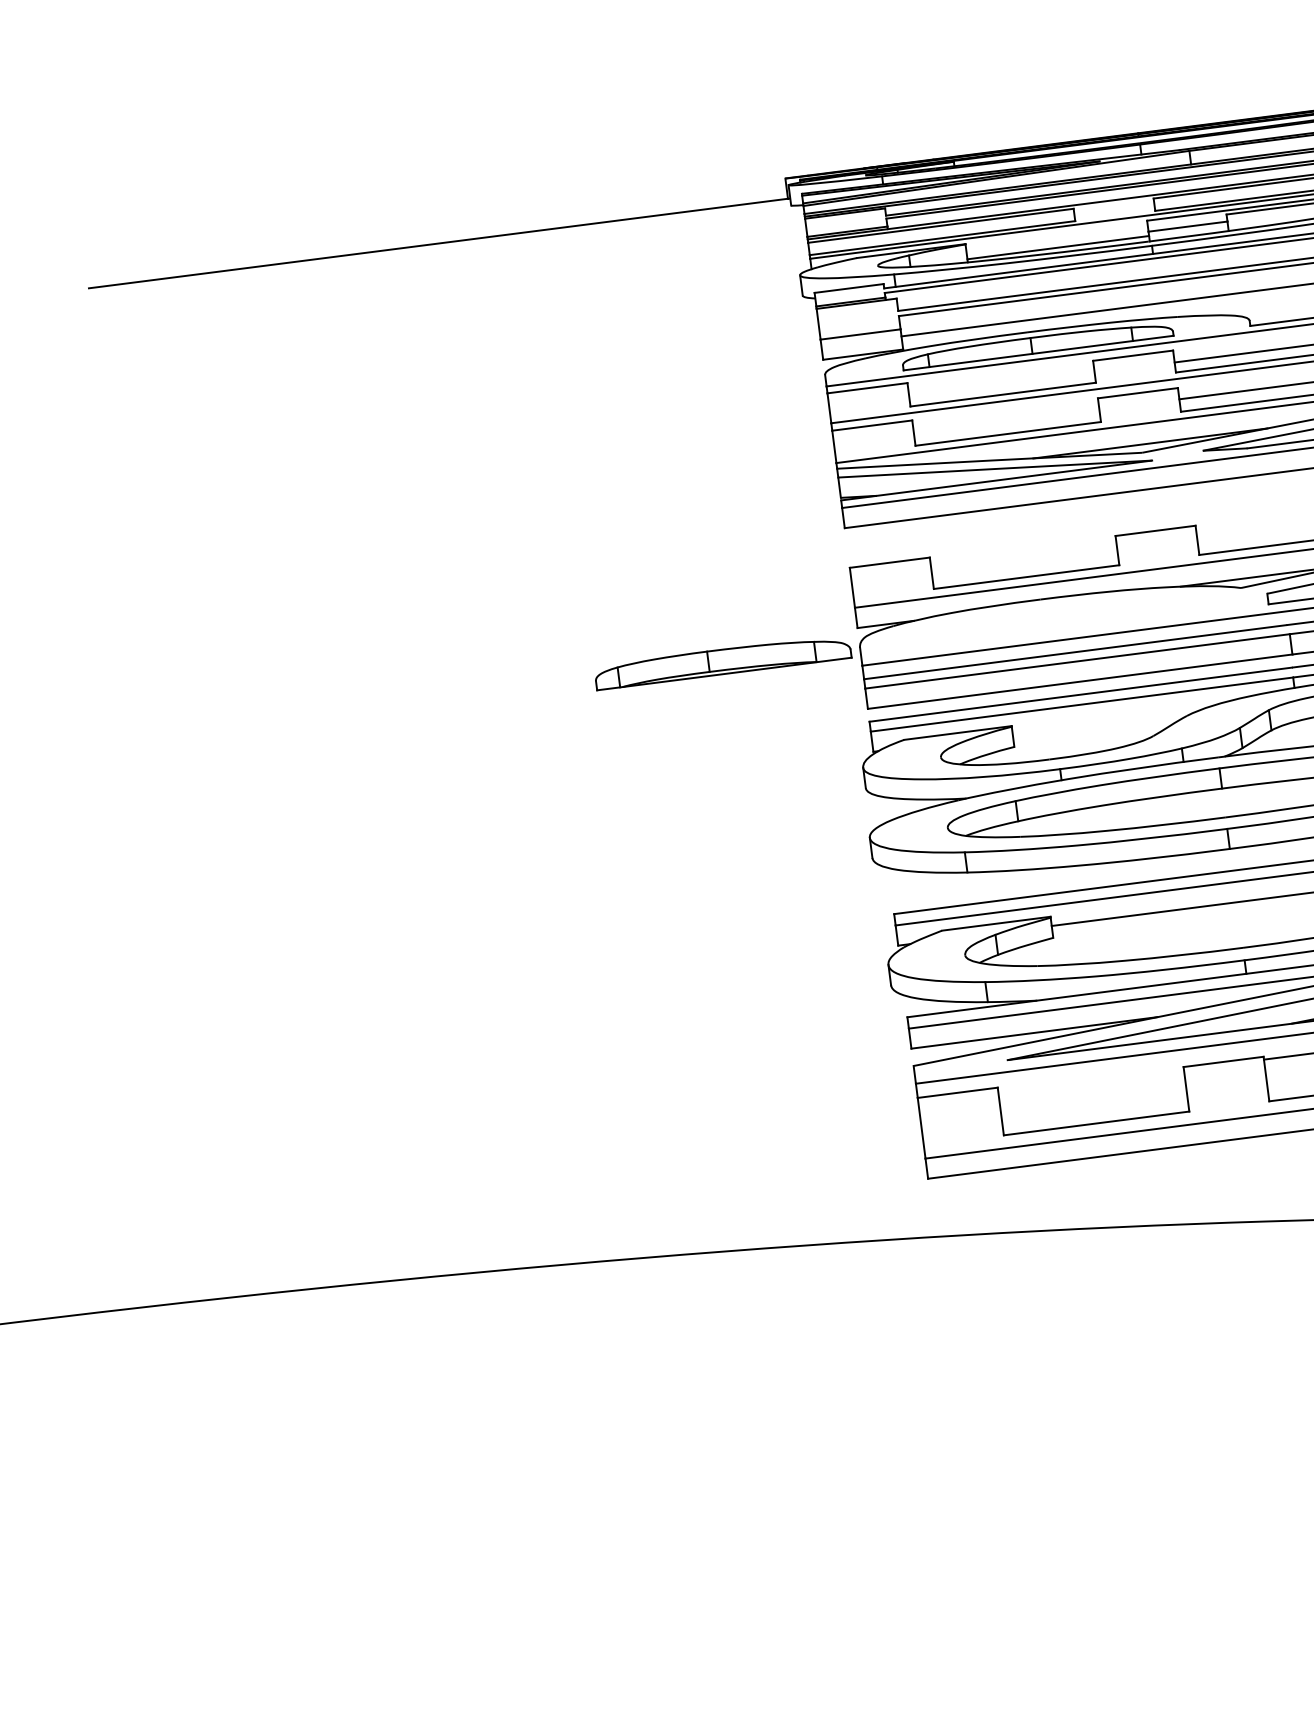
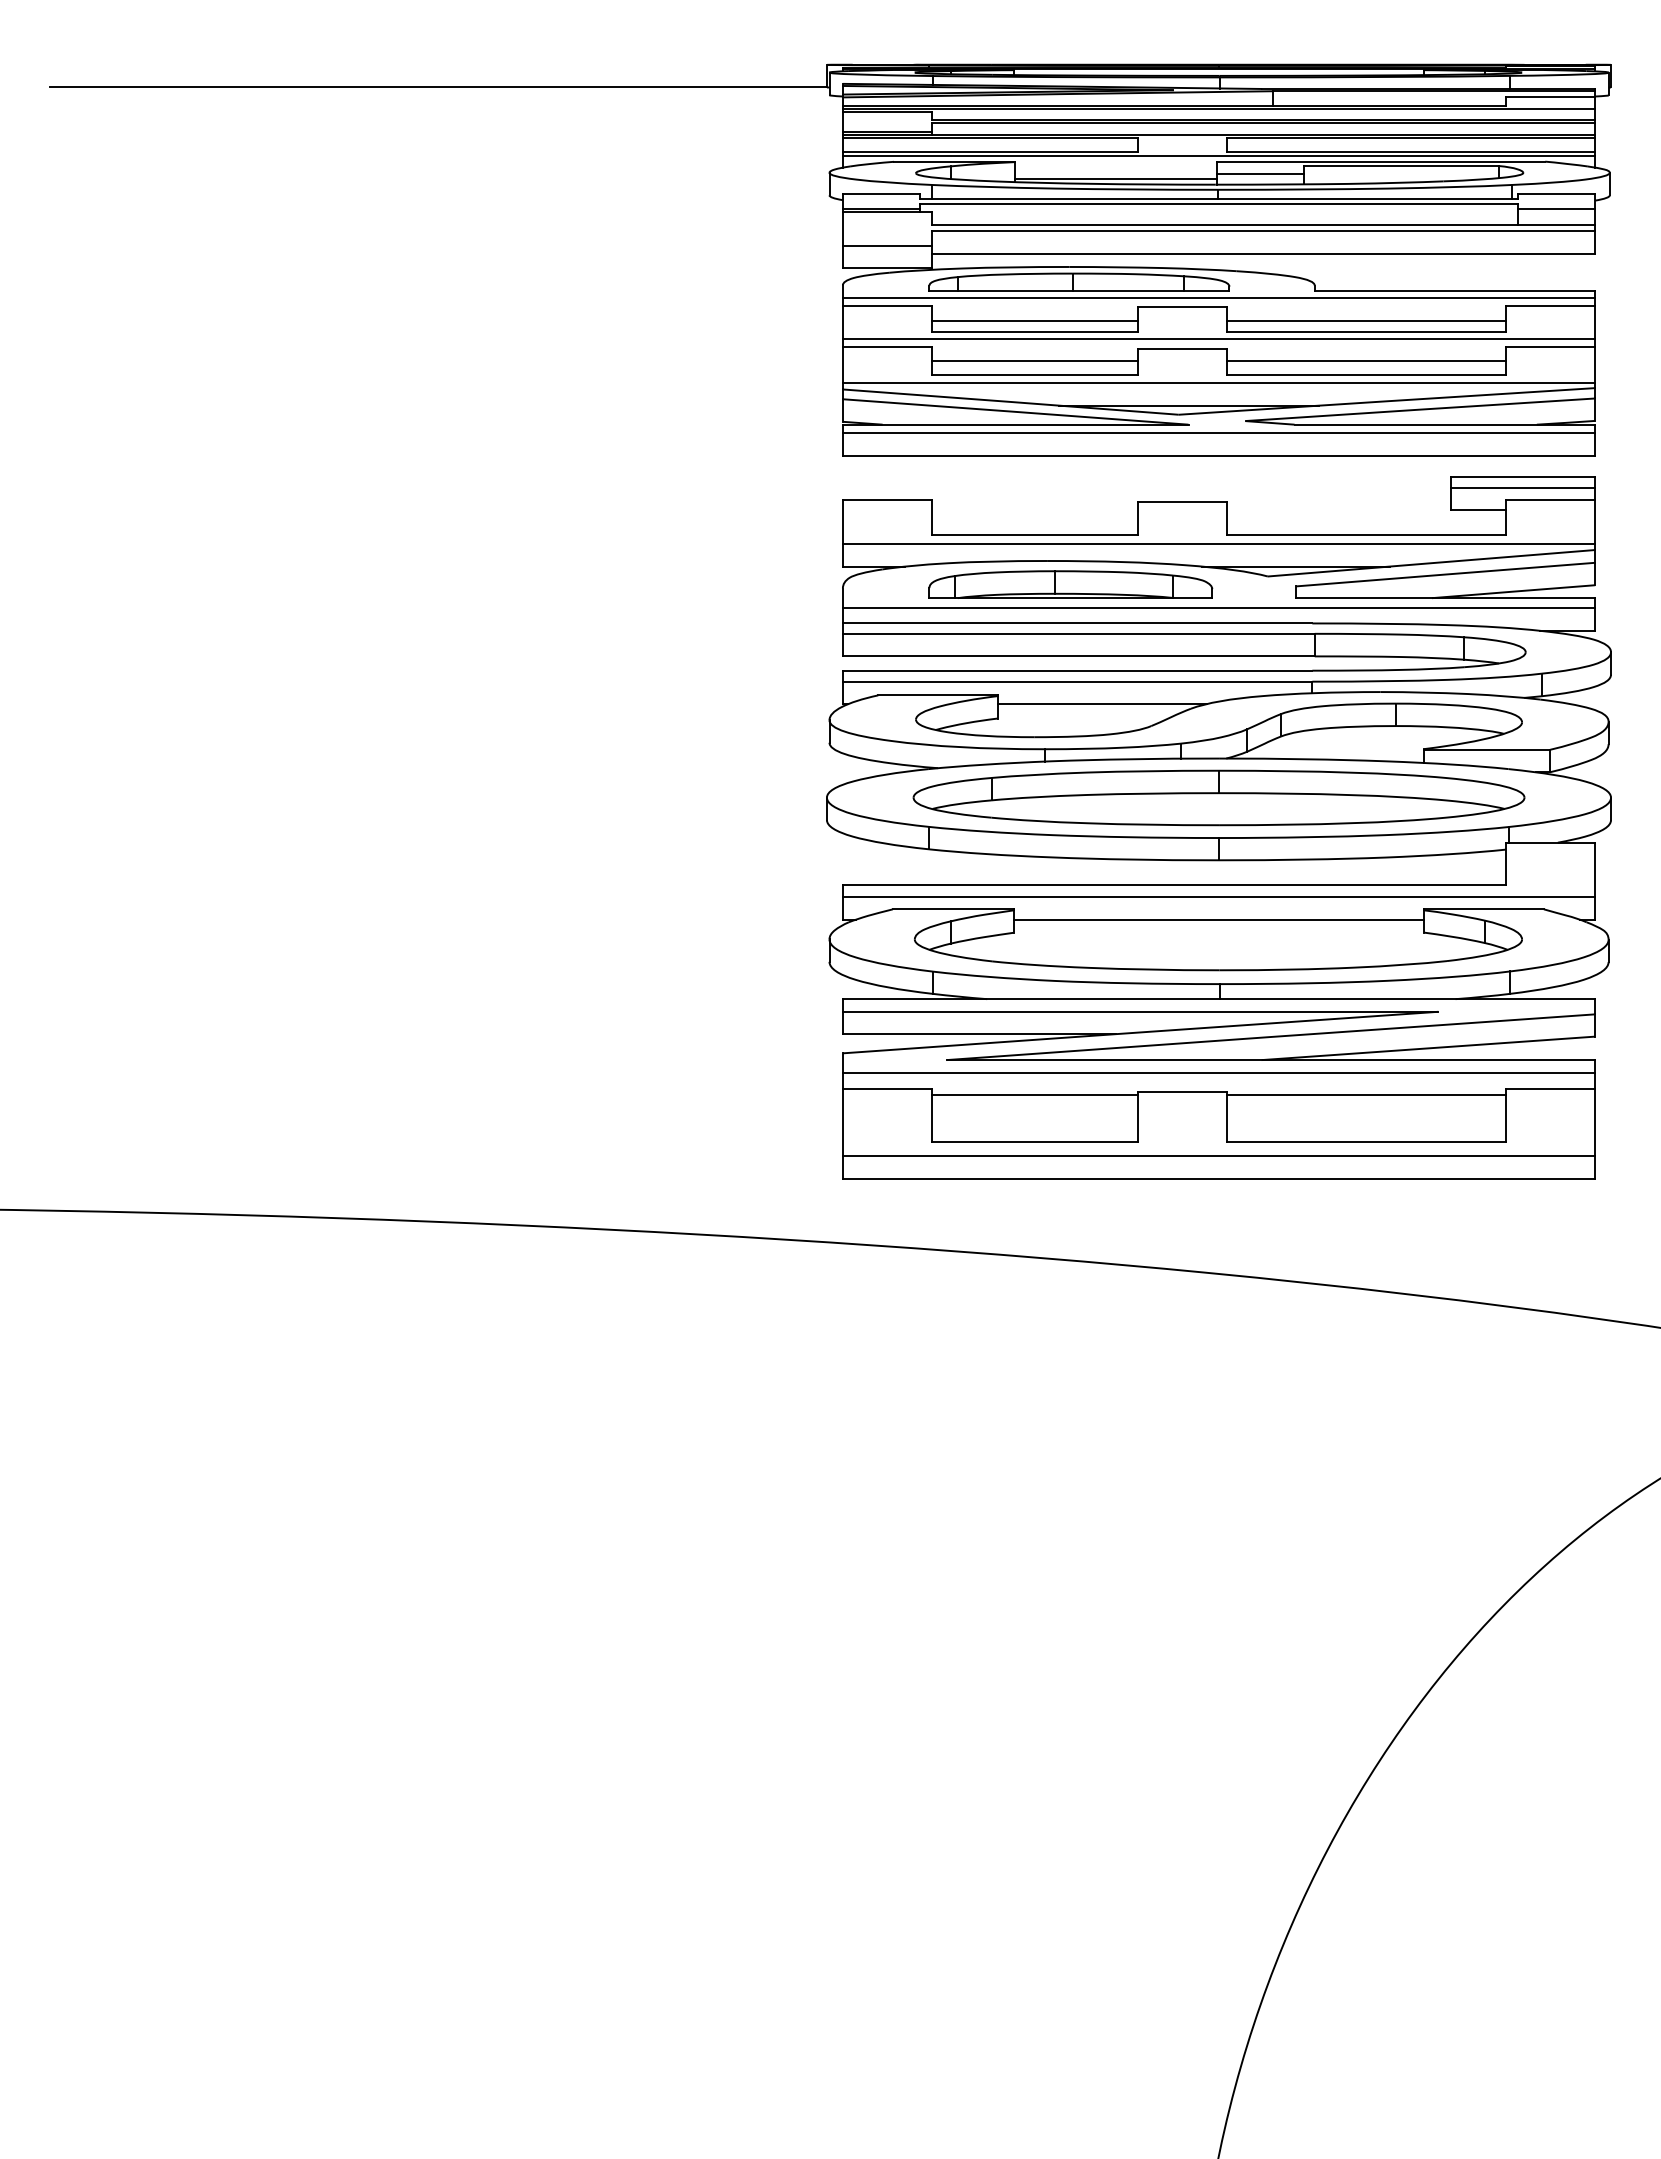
line: (1001, 384) -> (1034, 320), added
line: (1006, 421) -> (1034, 361), added
part: (722, 661) -> (1070, 584), moved
line: (1106, 722) -> (1101, 704), added
line: (1090, 1081) -> (1034, 1095), added

